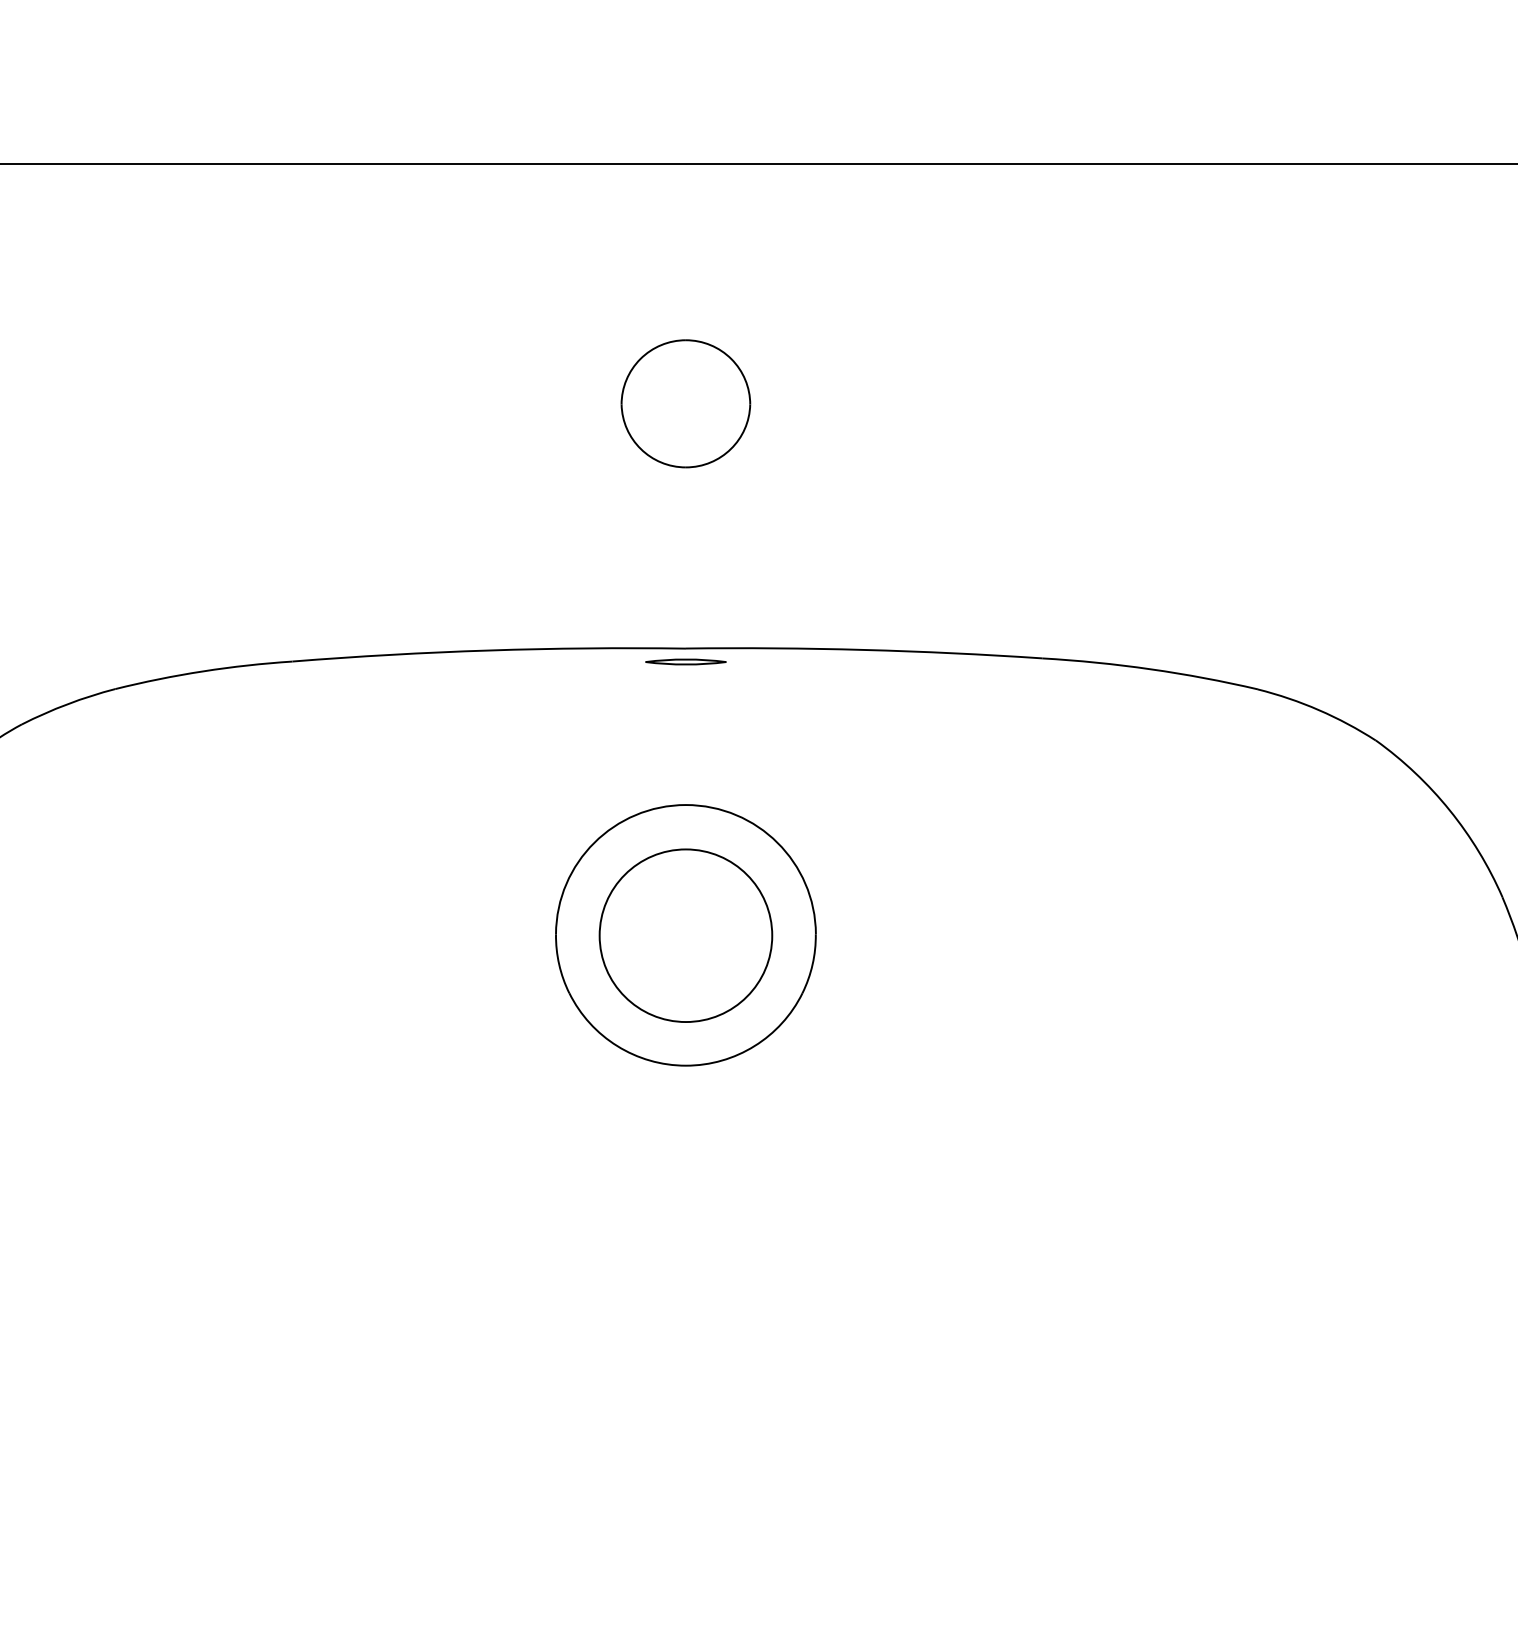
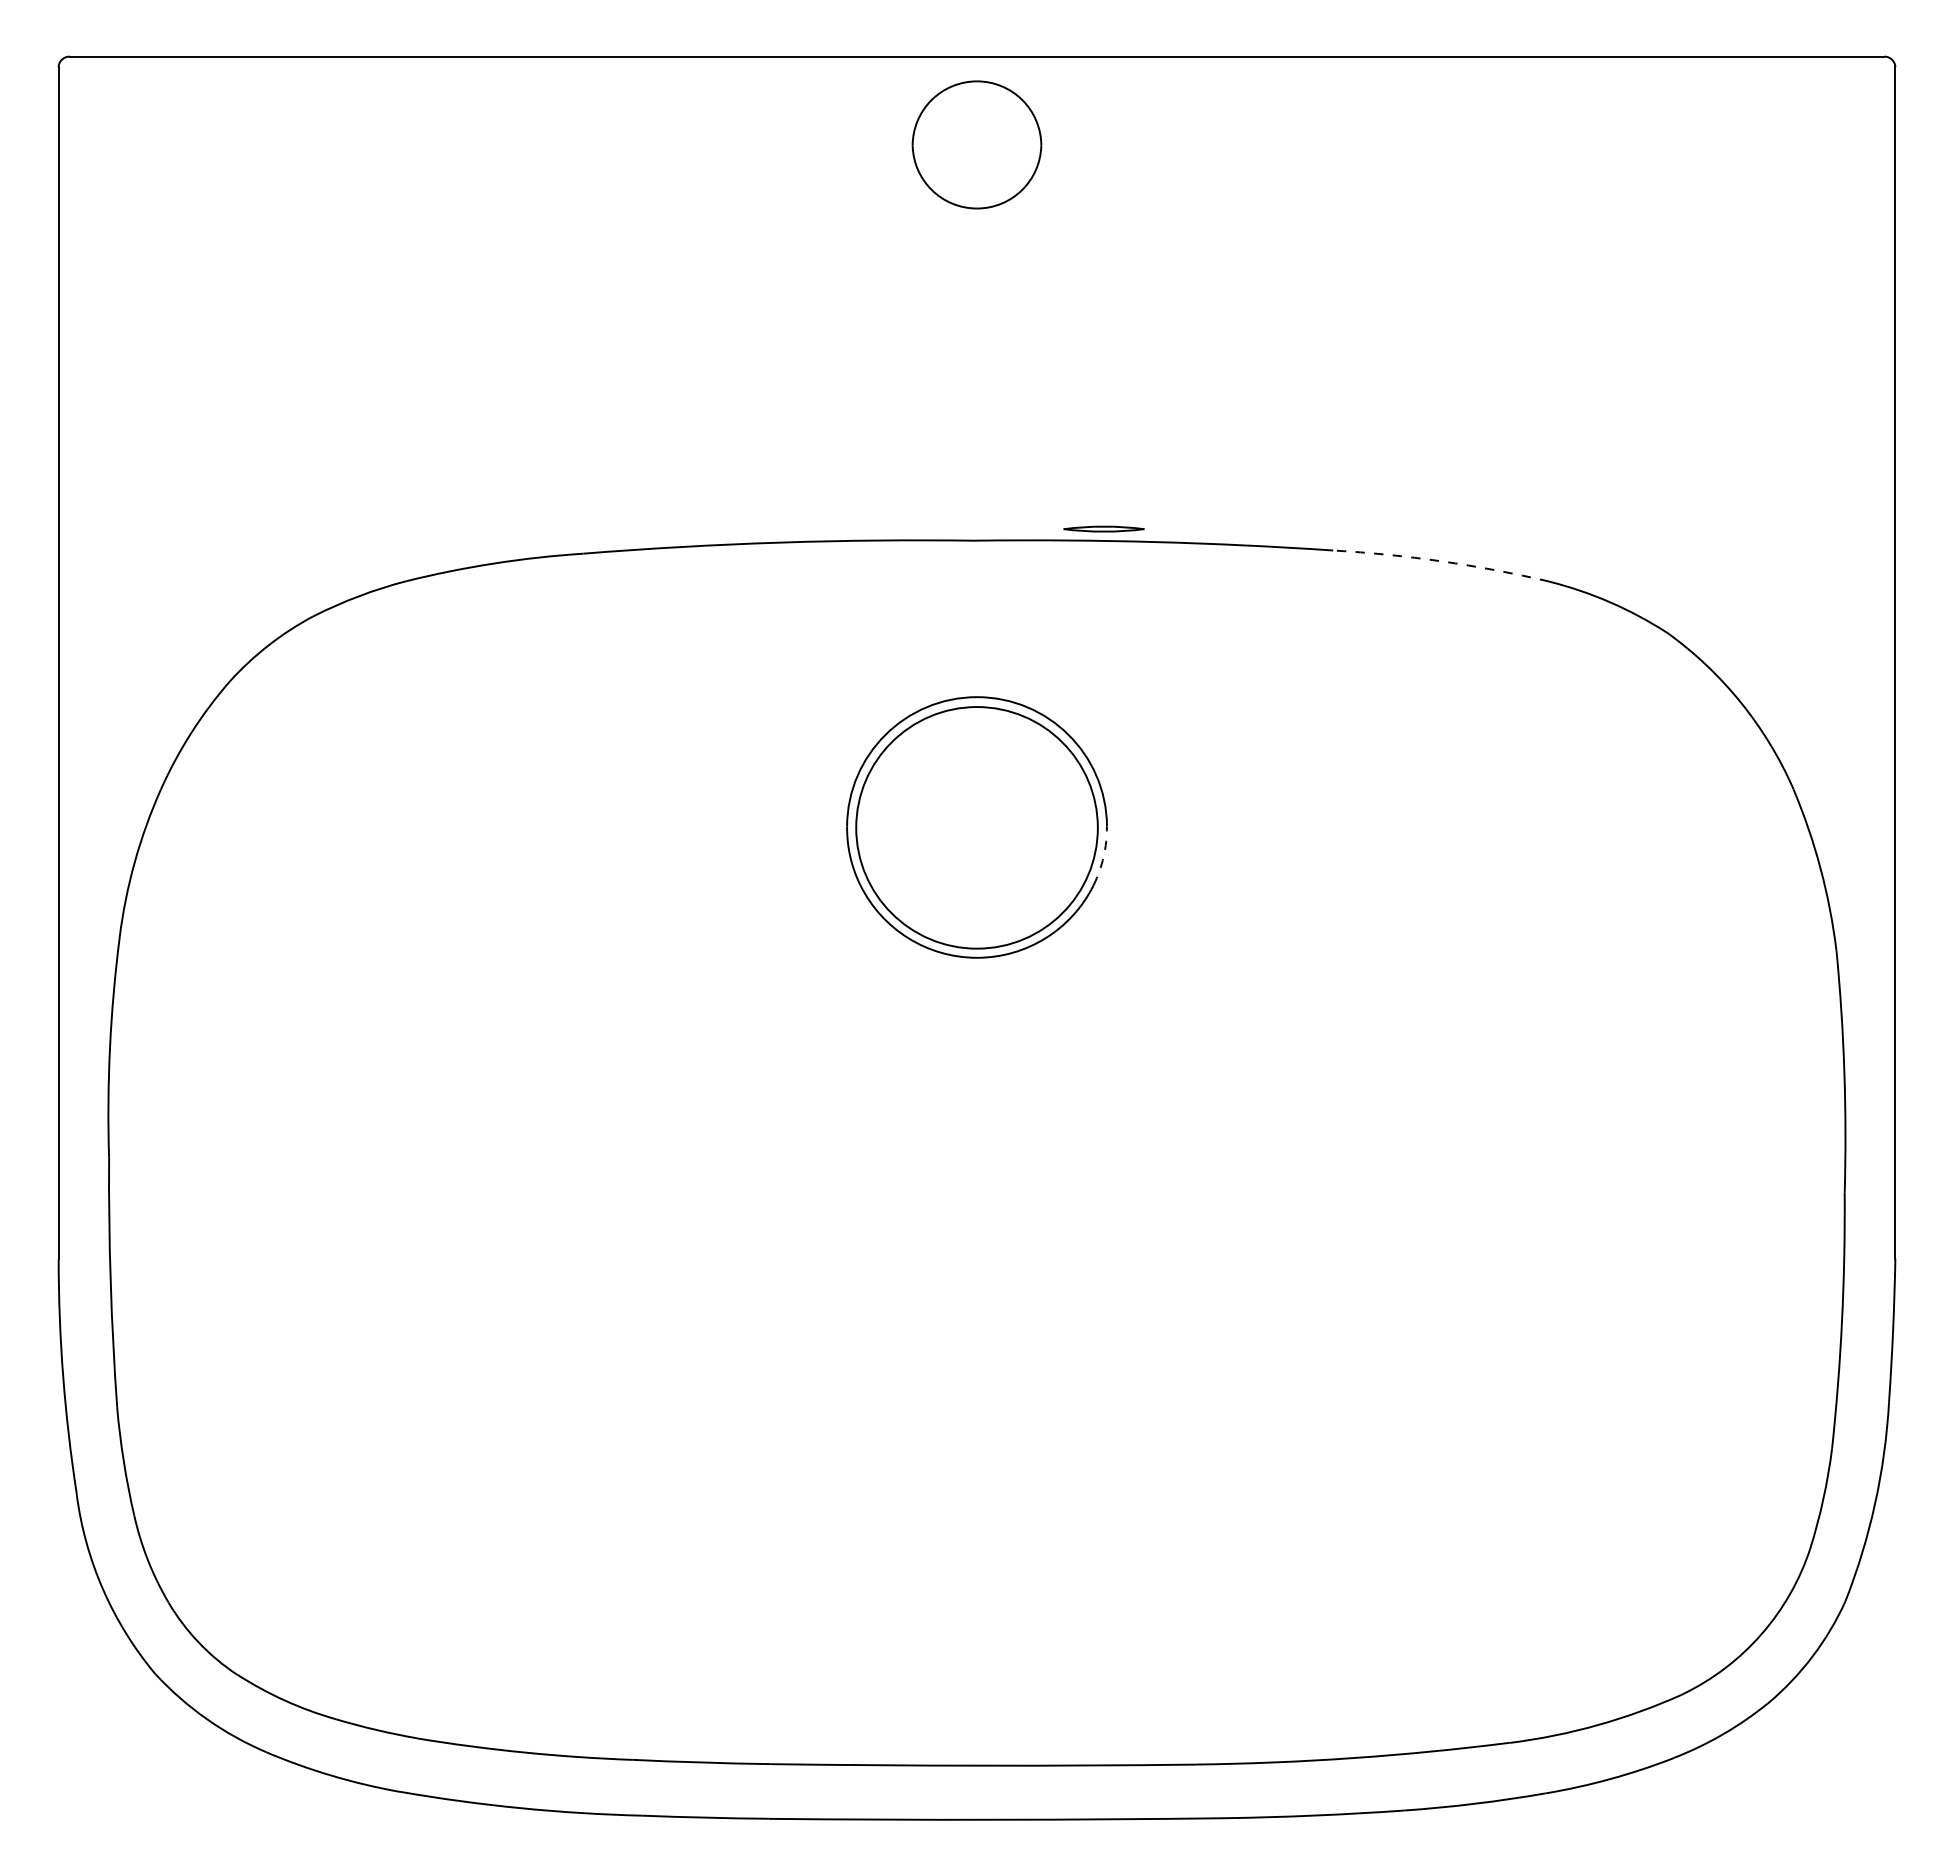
part: (685, 403) -> (976, 144), moved
part: (685, 661) -> (1103, 528), moved
arc: (1150, 669) -> (1441, 561), solid -> dashed
circle: (685, 935) -> (976, 827), size x1.4
arc: (812, 964) -> (1103, 856), solid -> dashed

